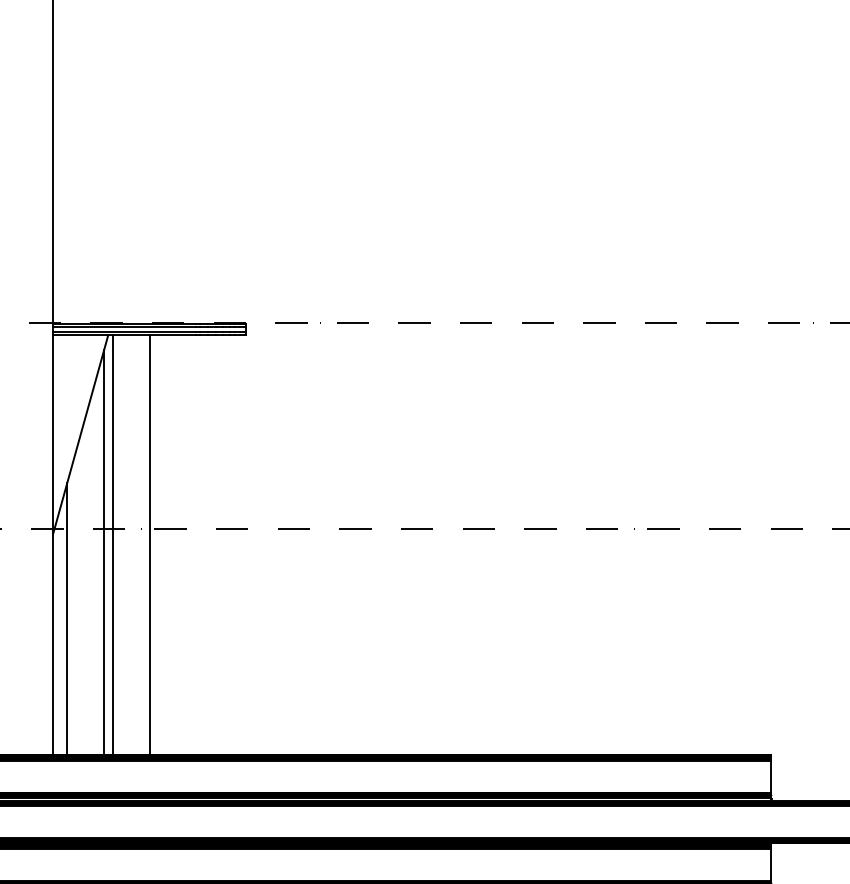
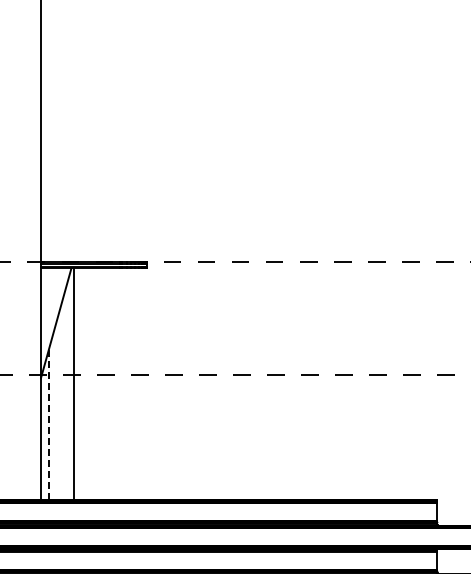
line: (150, 545) -> (94, 384), removed
line: (104, 552) -> (69, 388), removed
line: (66, 618) -> (48, 424), solid -> dashed

